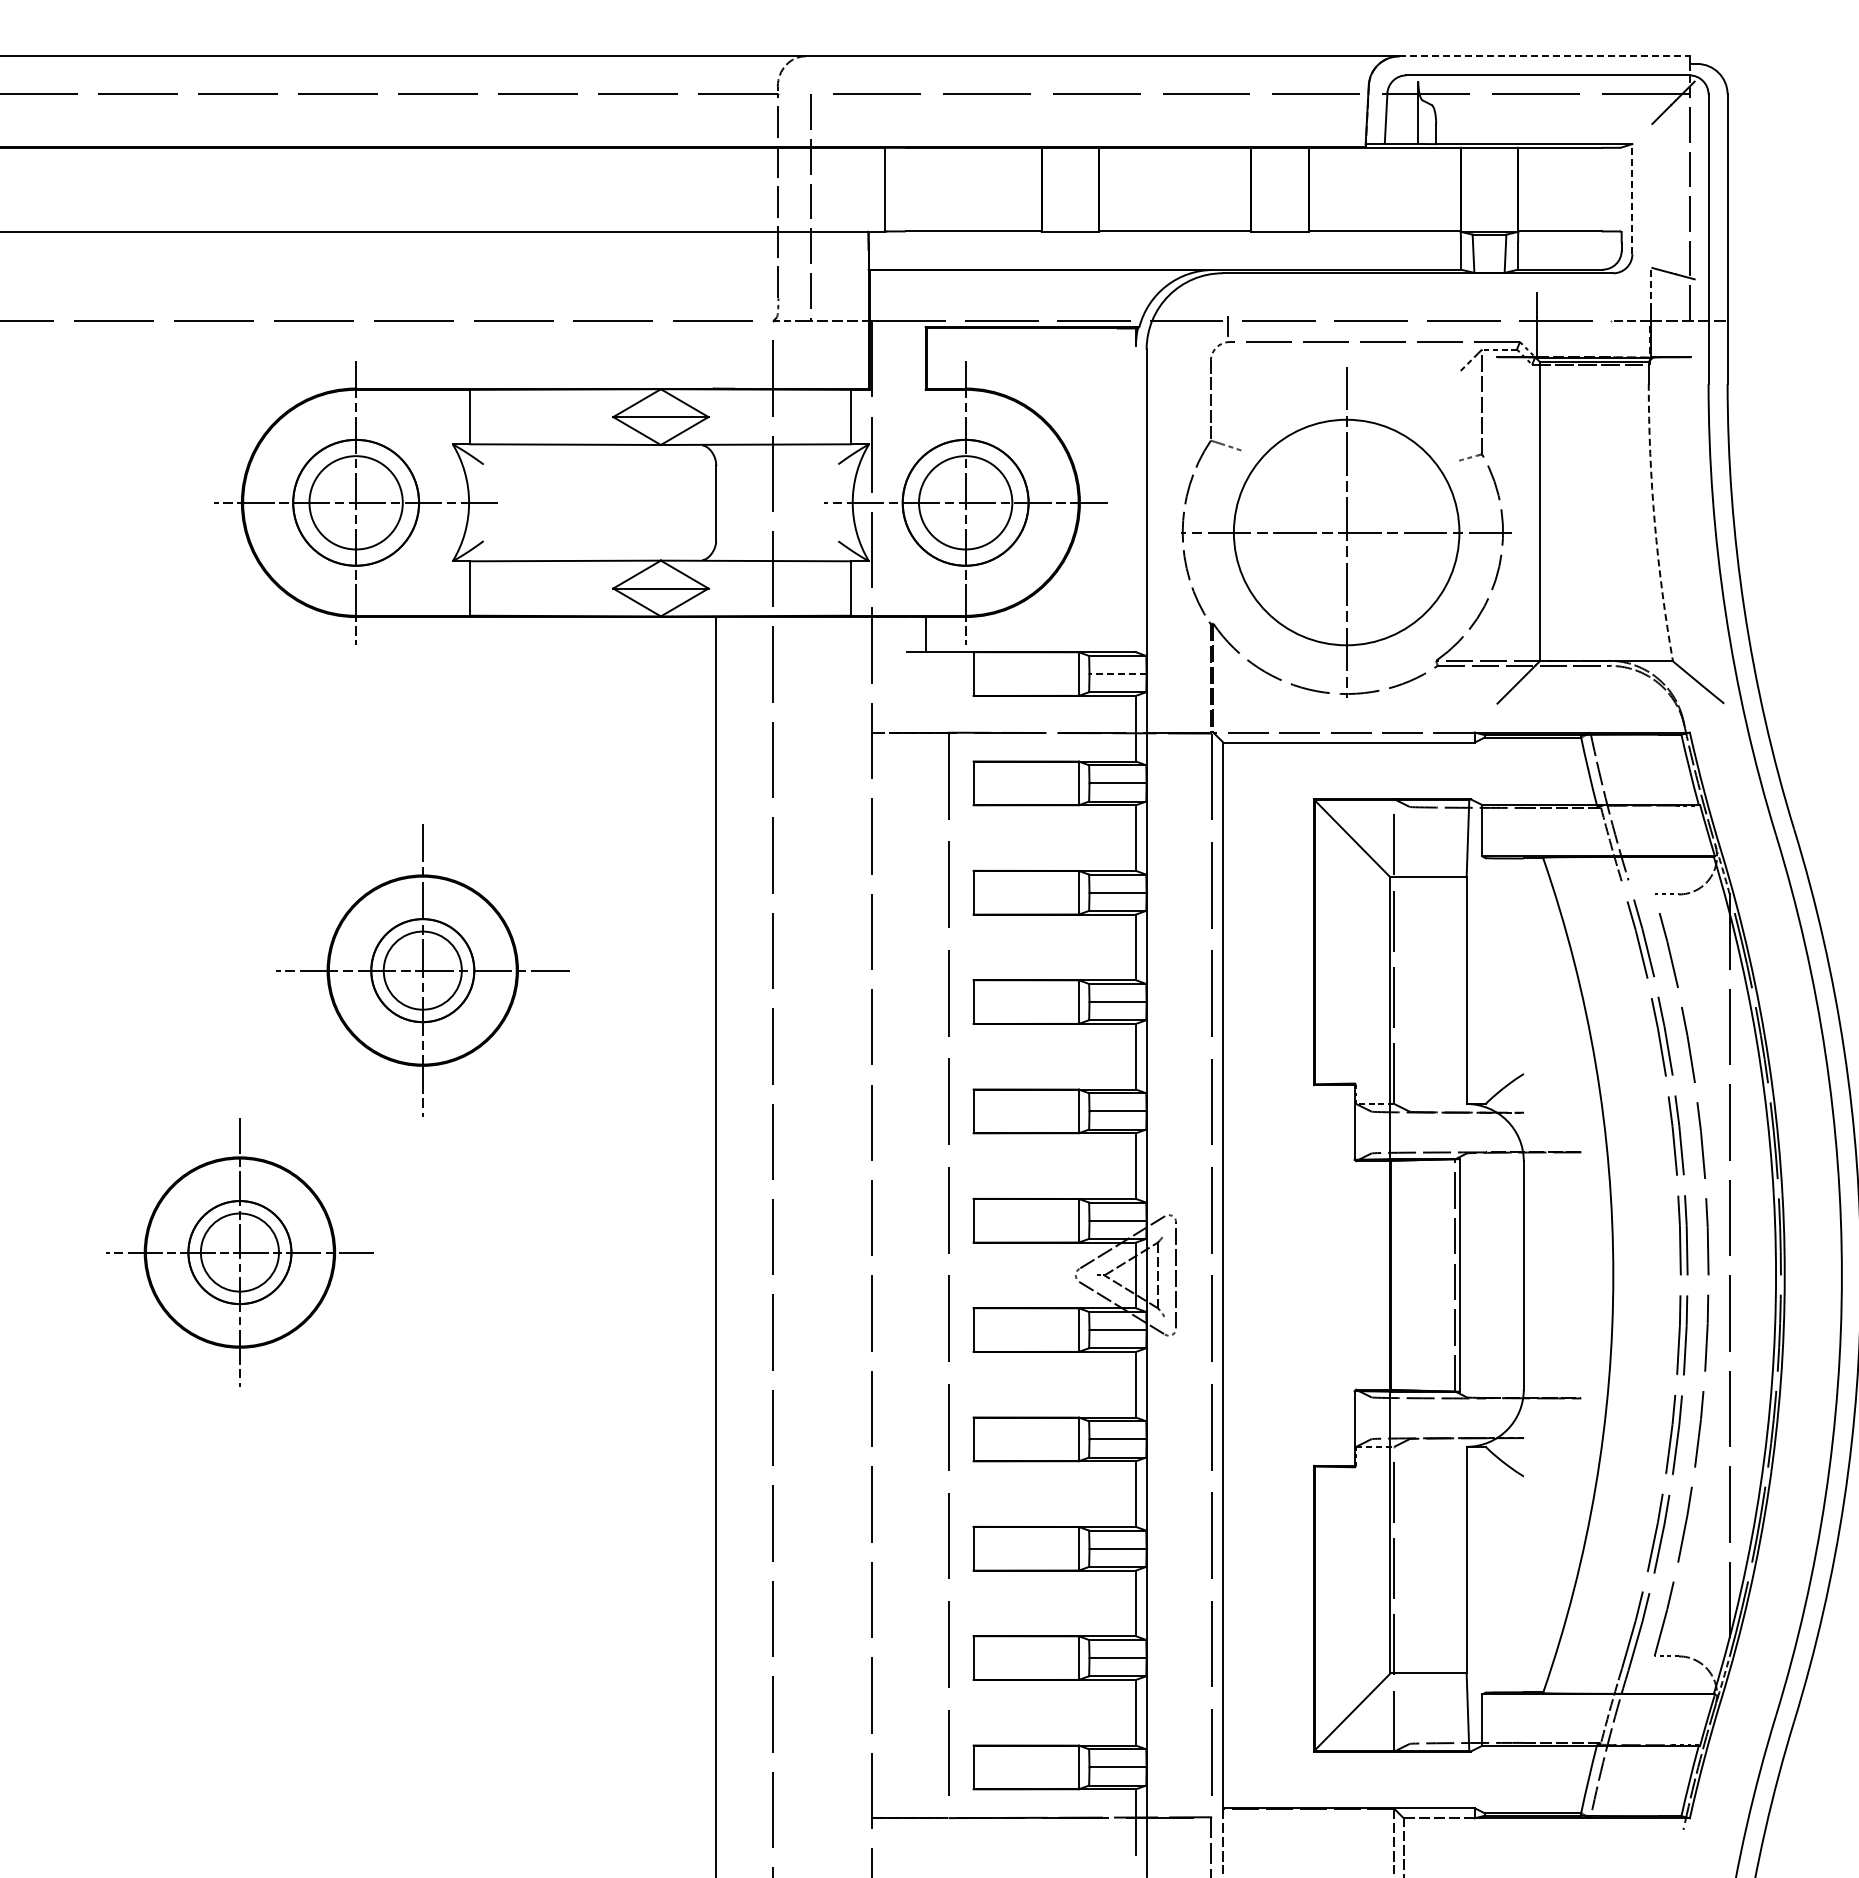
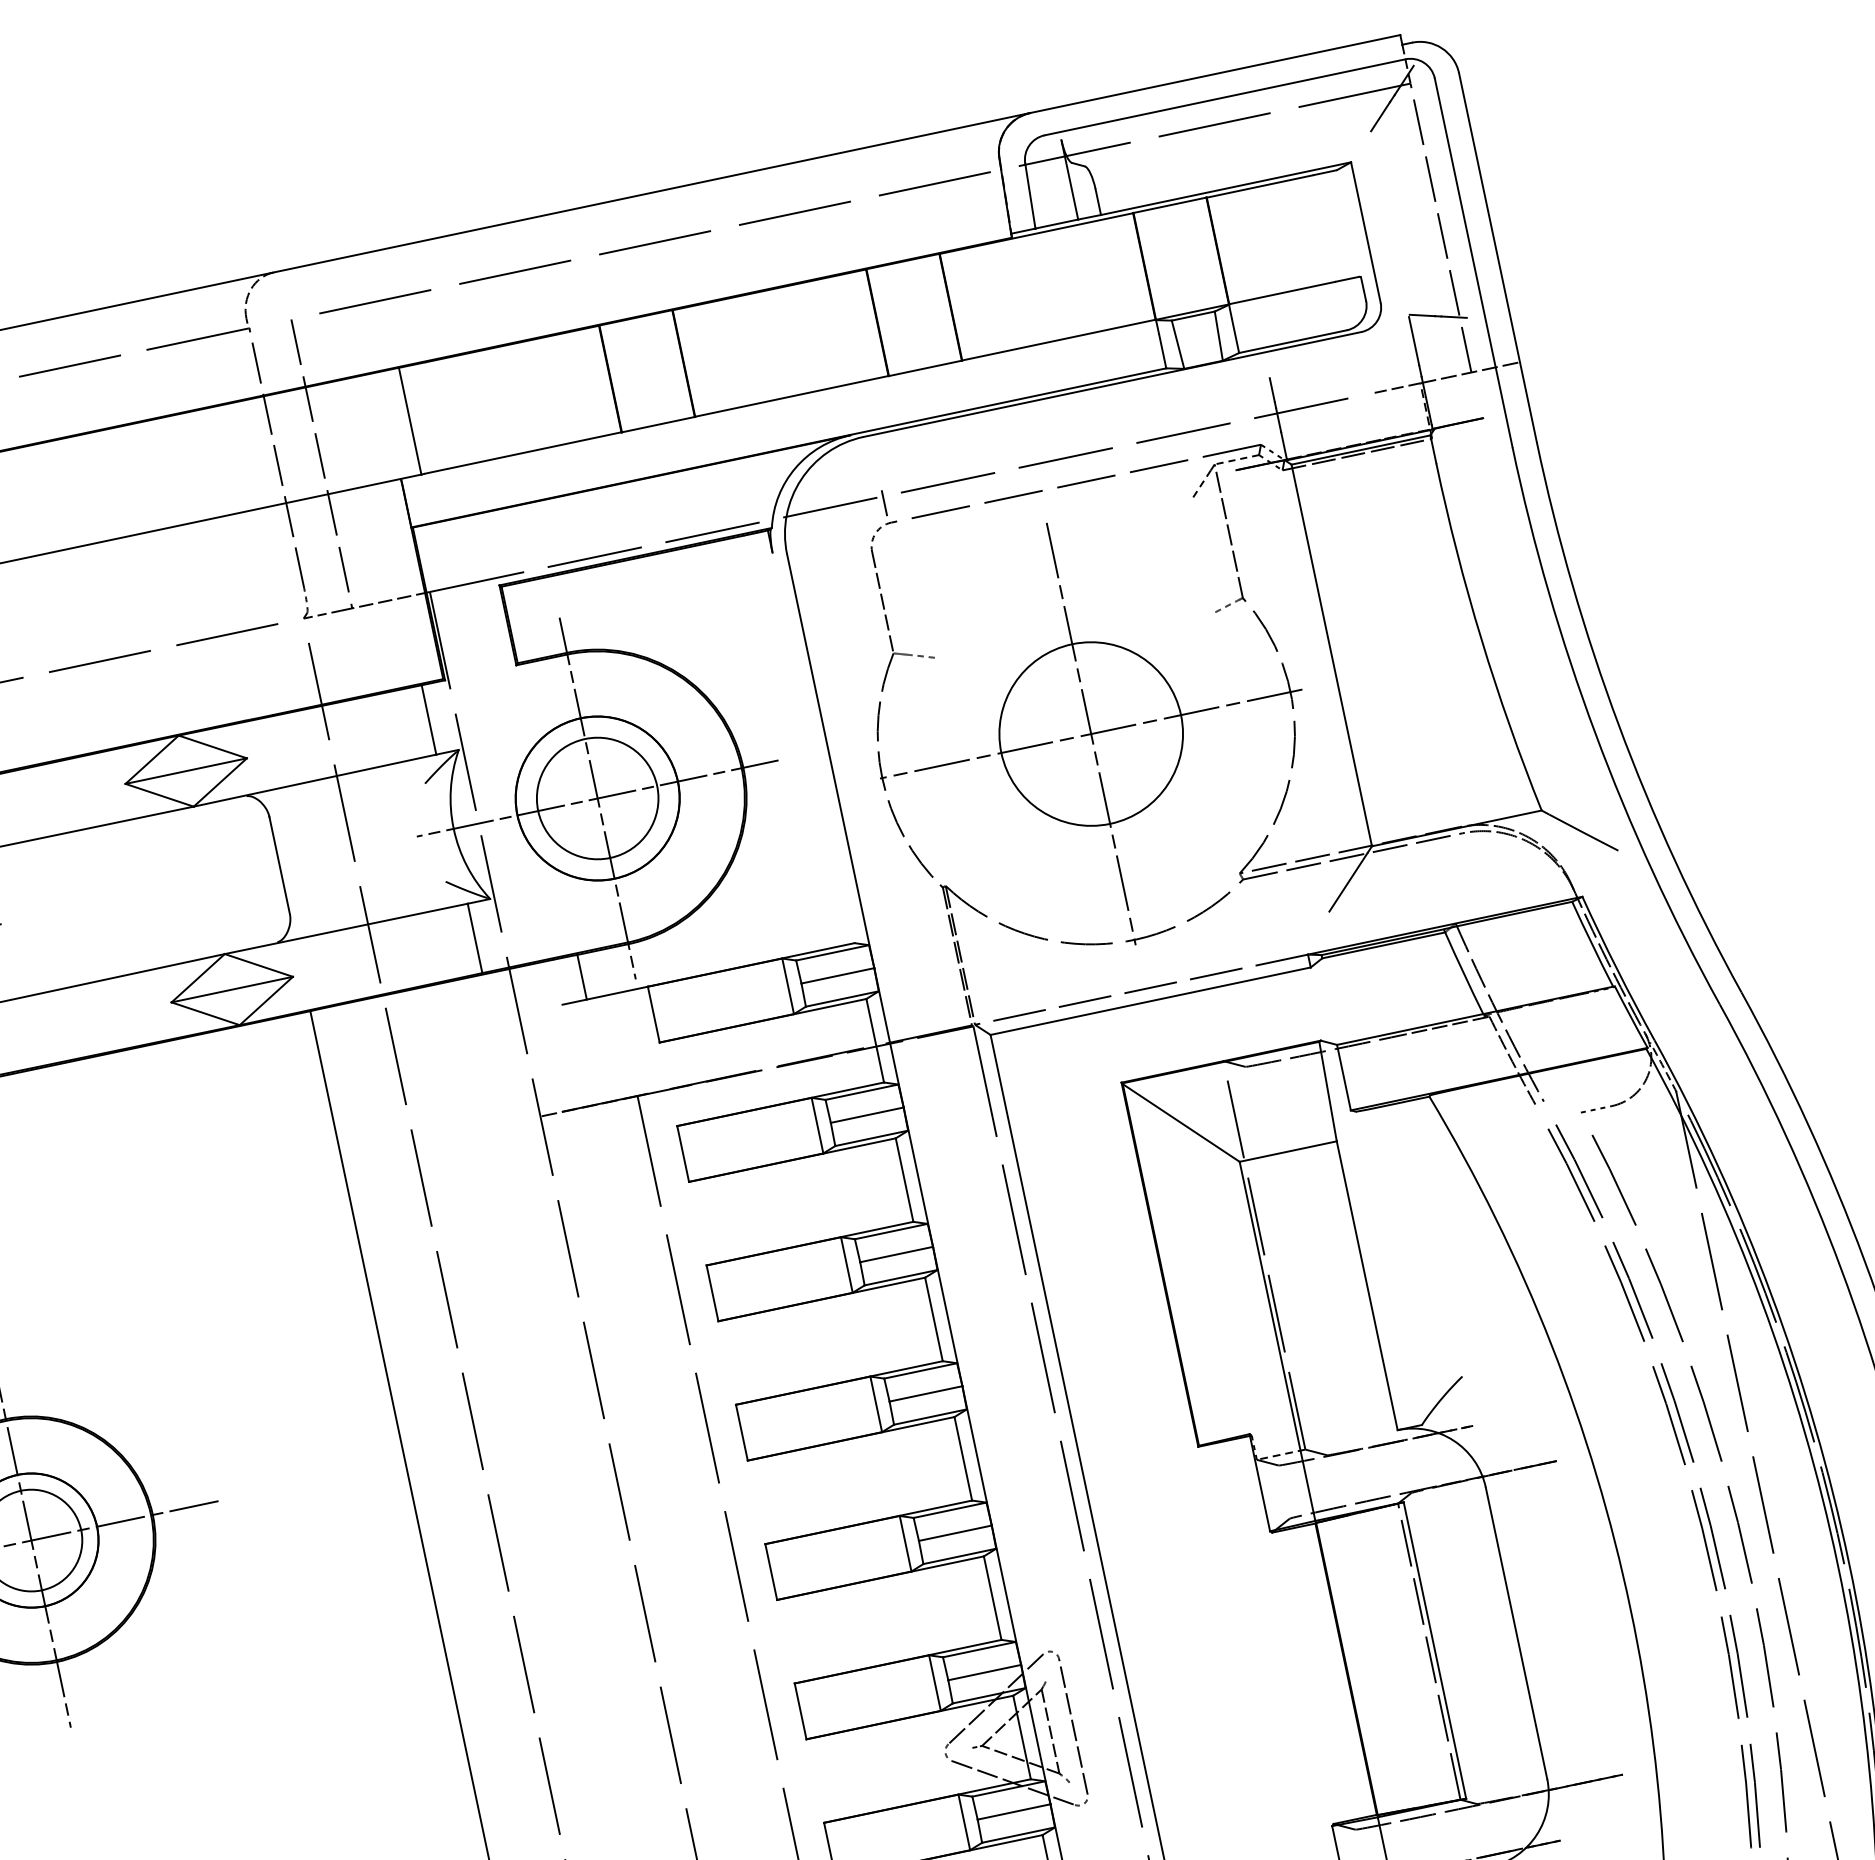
line: (1544, 56) -> (1215, 74), dashed -> solid
line: (1632, 198) -> (1365, 231), dashed -> solid
line: (1651, 288) -> (1414, 341), dashed -> solid
arc: (1654, 523) -> (1481, 639), dashed -> solid
circle: (1346, 532) -> (1091, 734), size x0.62
line: (1118, 674) -> (838, 976), dashed -> solid

